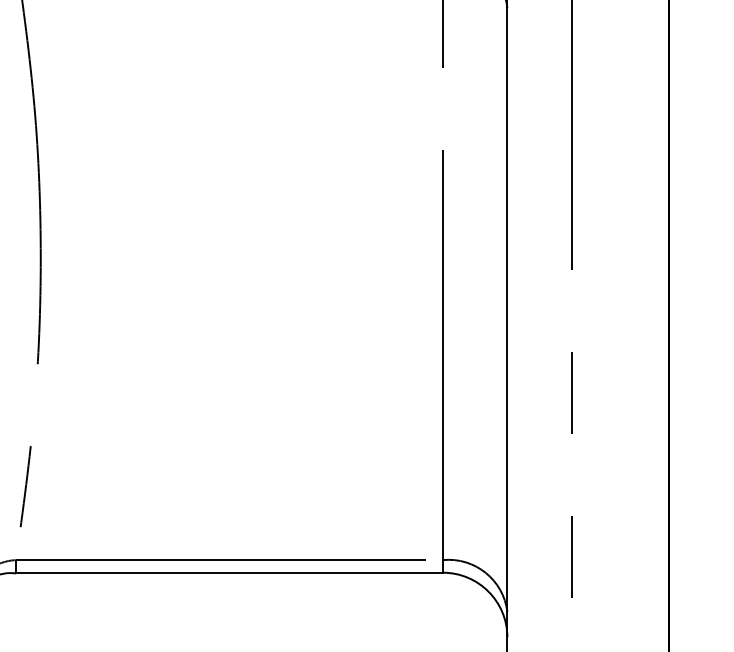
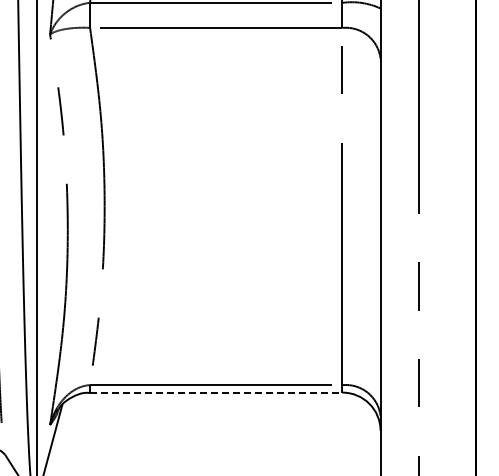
line: (229, 572) -> (216, 392), solid -> dashed

